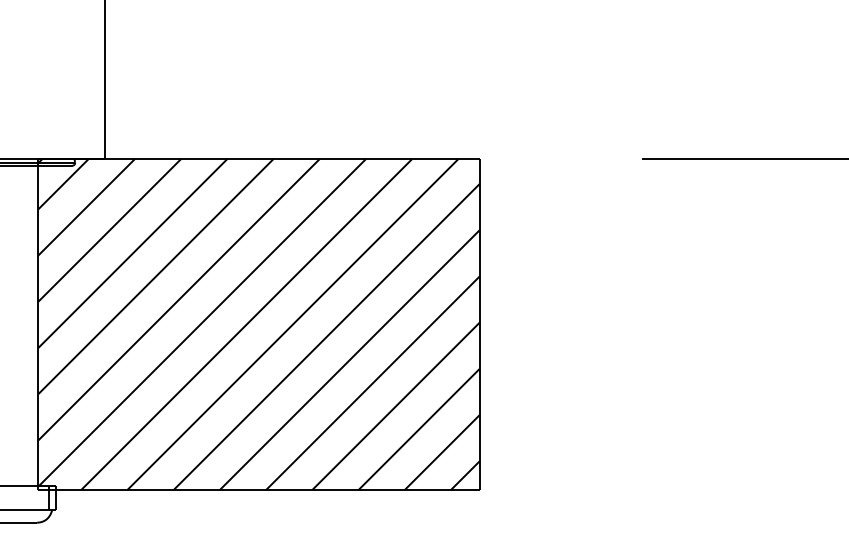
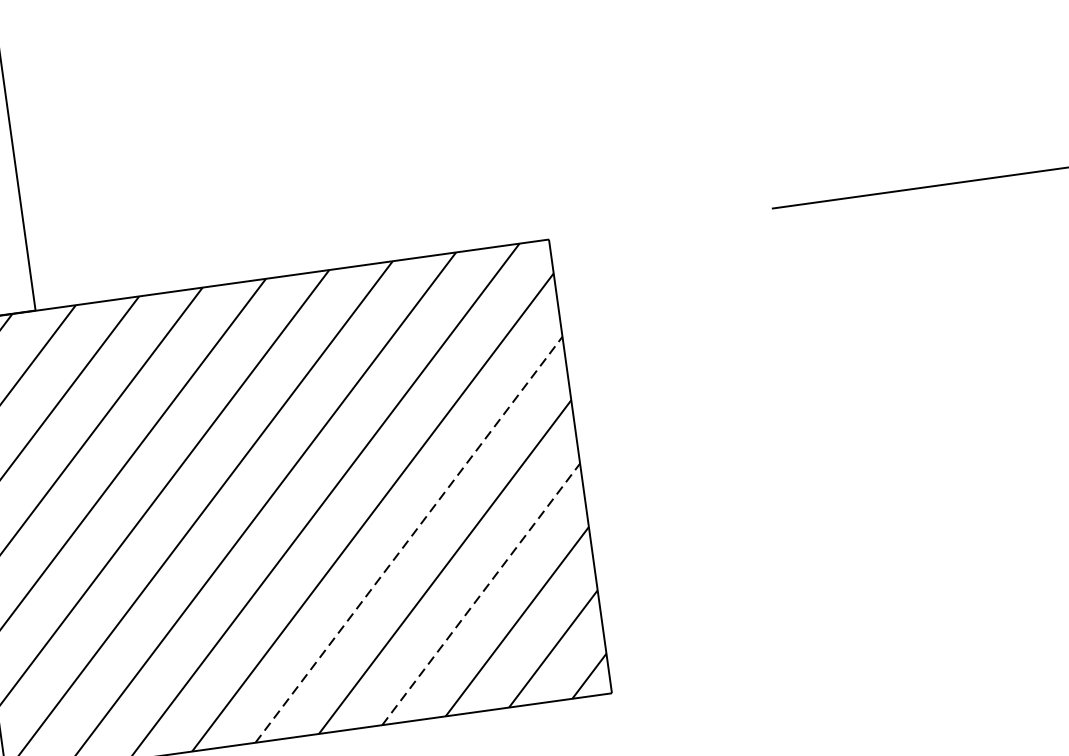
line: (349, 360) -> (408, 540), solid -> dashed
line: (396, 406) -> (481, 594), solid -> dashed

